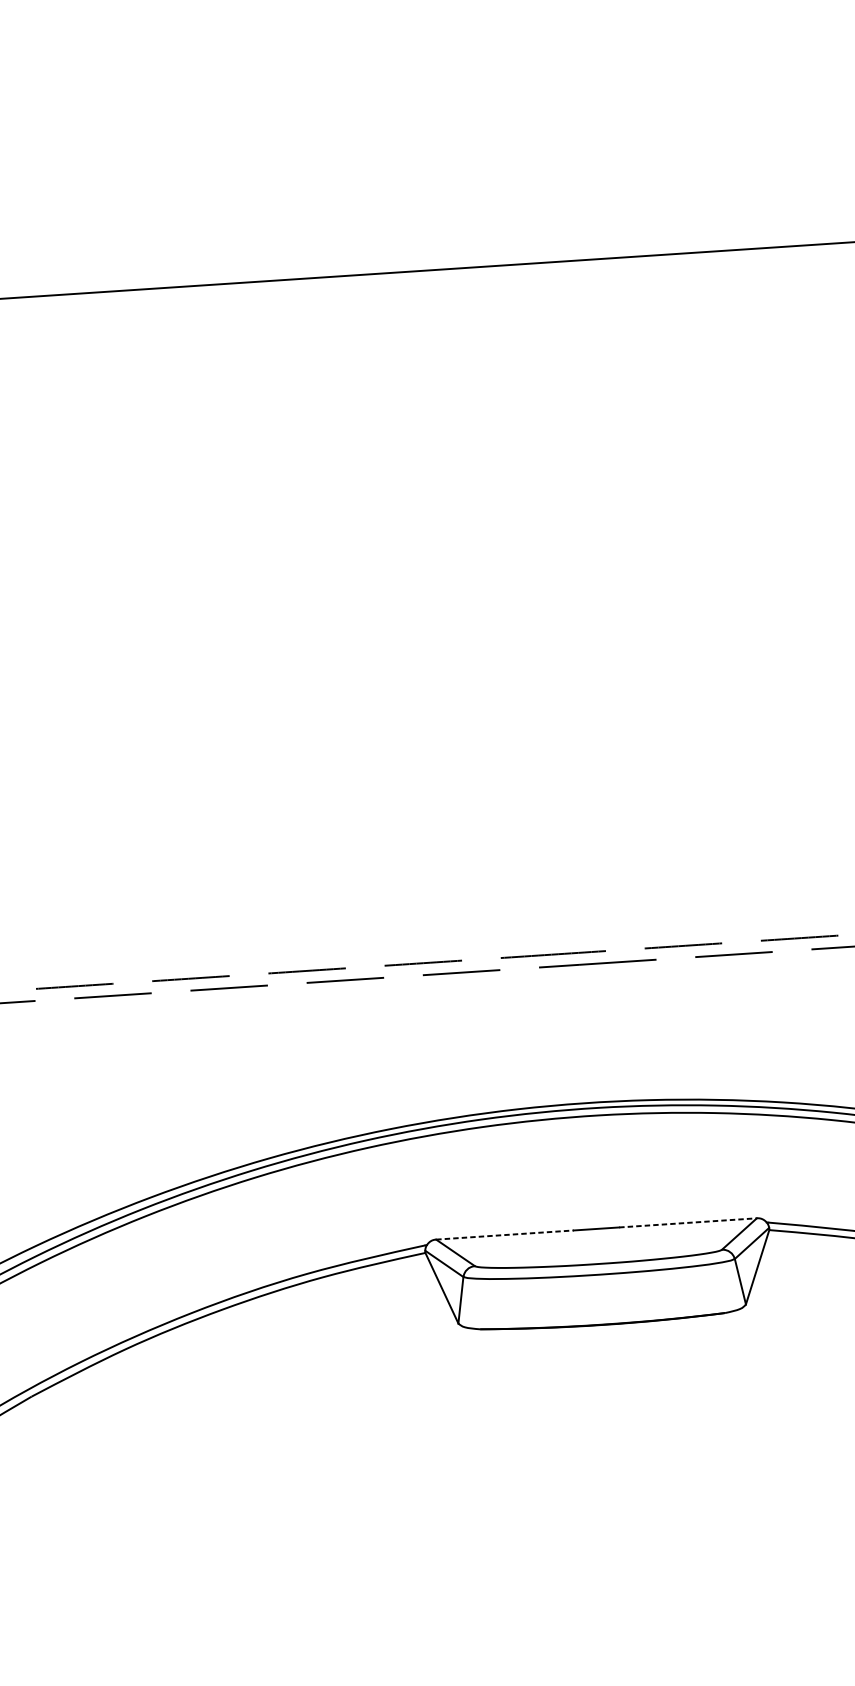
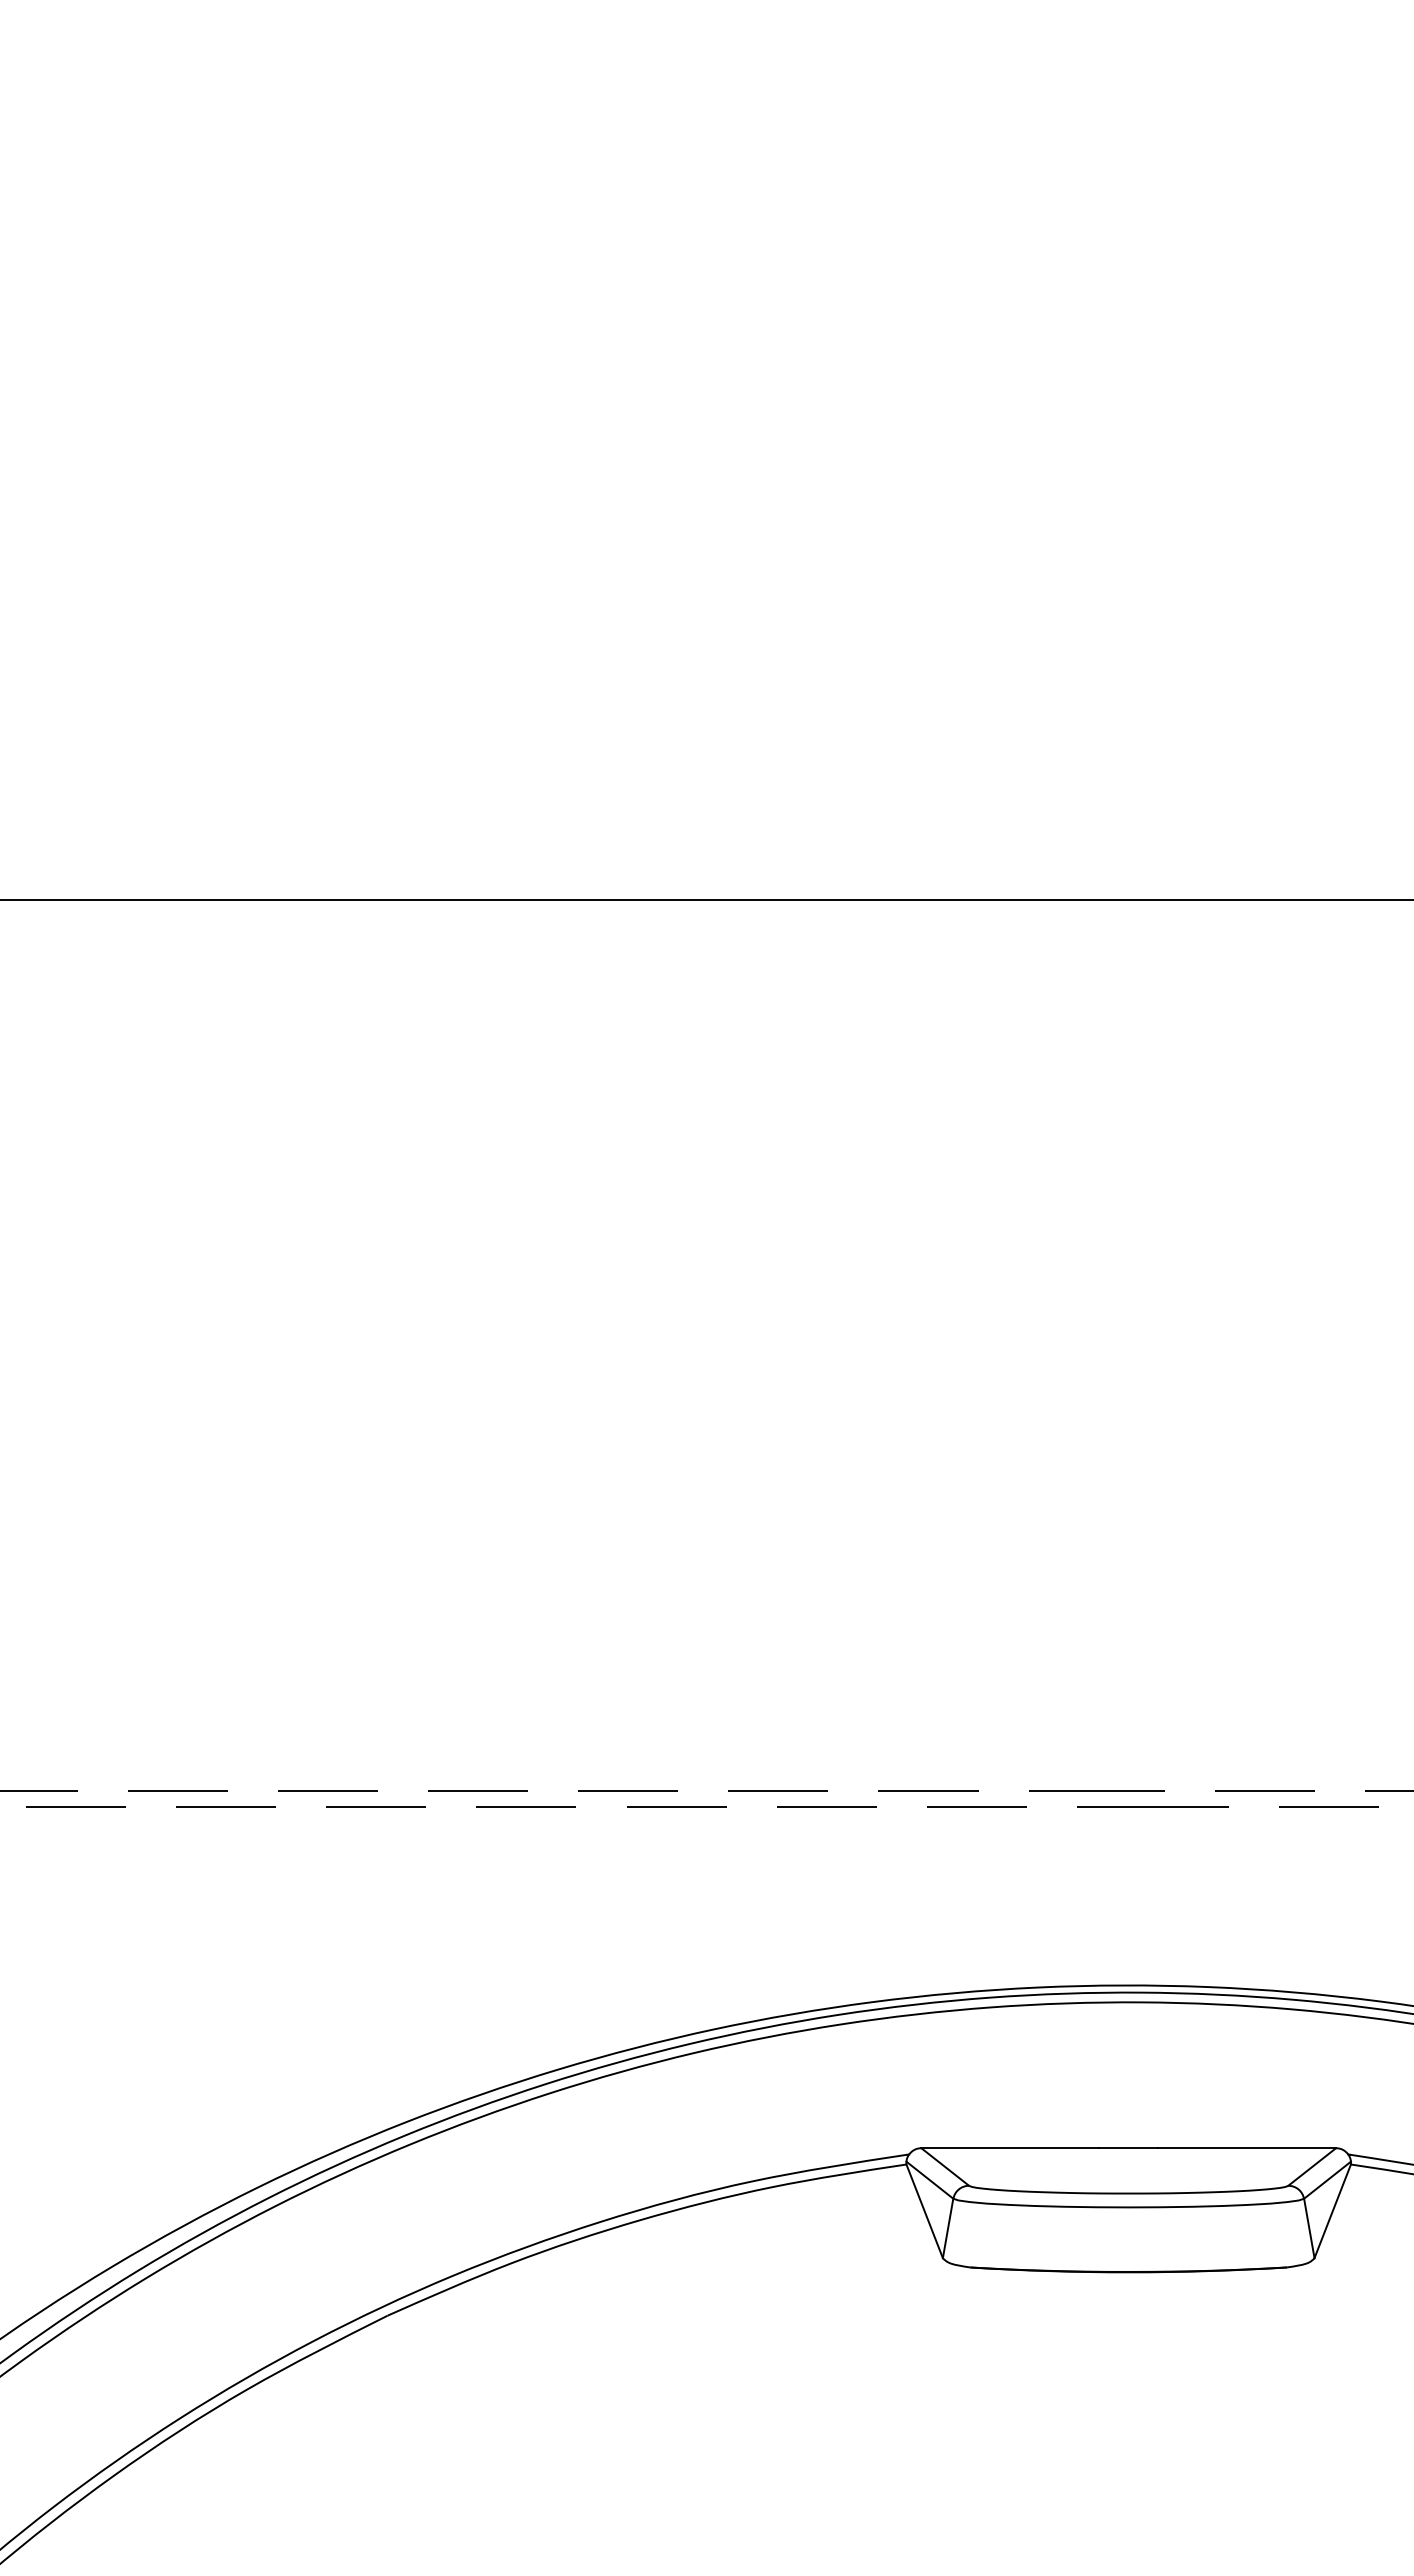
line: (688, 1223) -> (1247, 2148), dashed -> solid
line: (505, 1235) -> (1010, 2148), dashed -> solid

